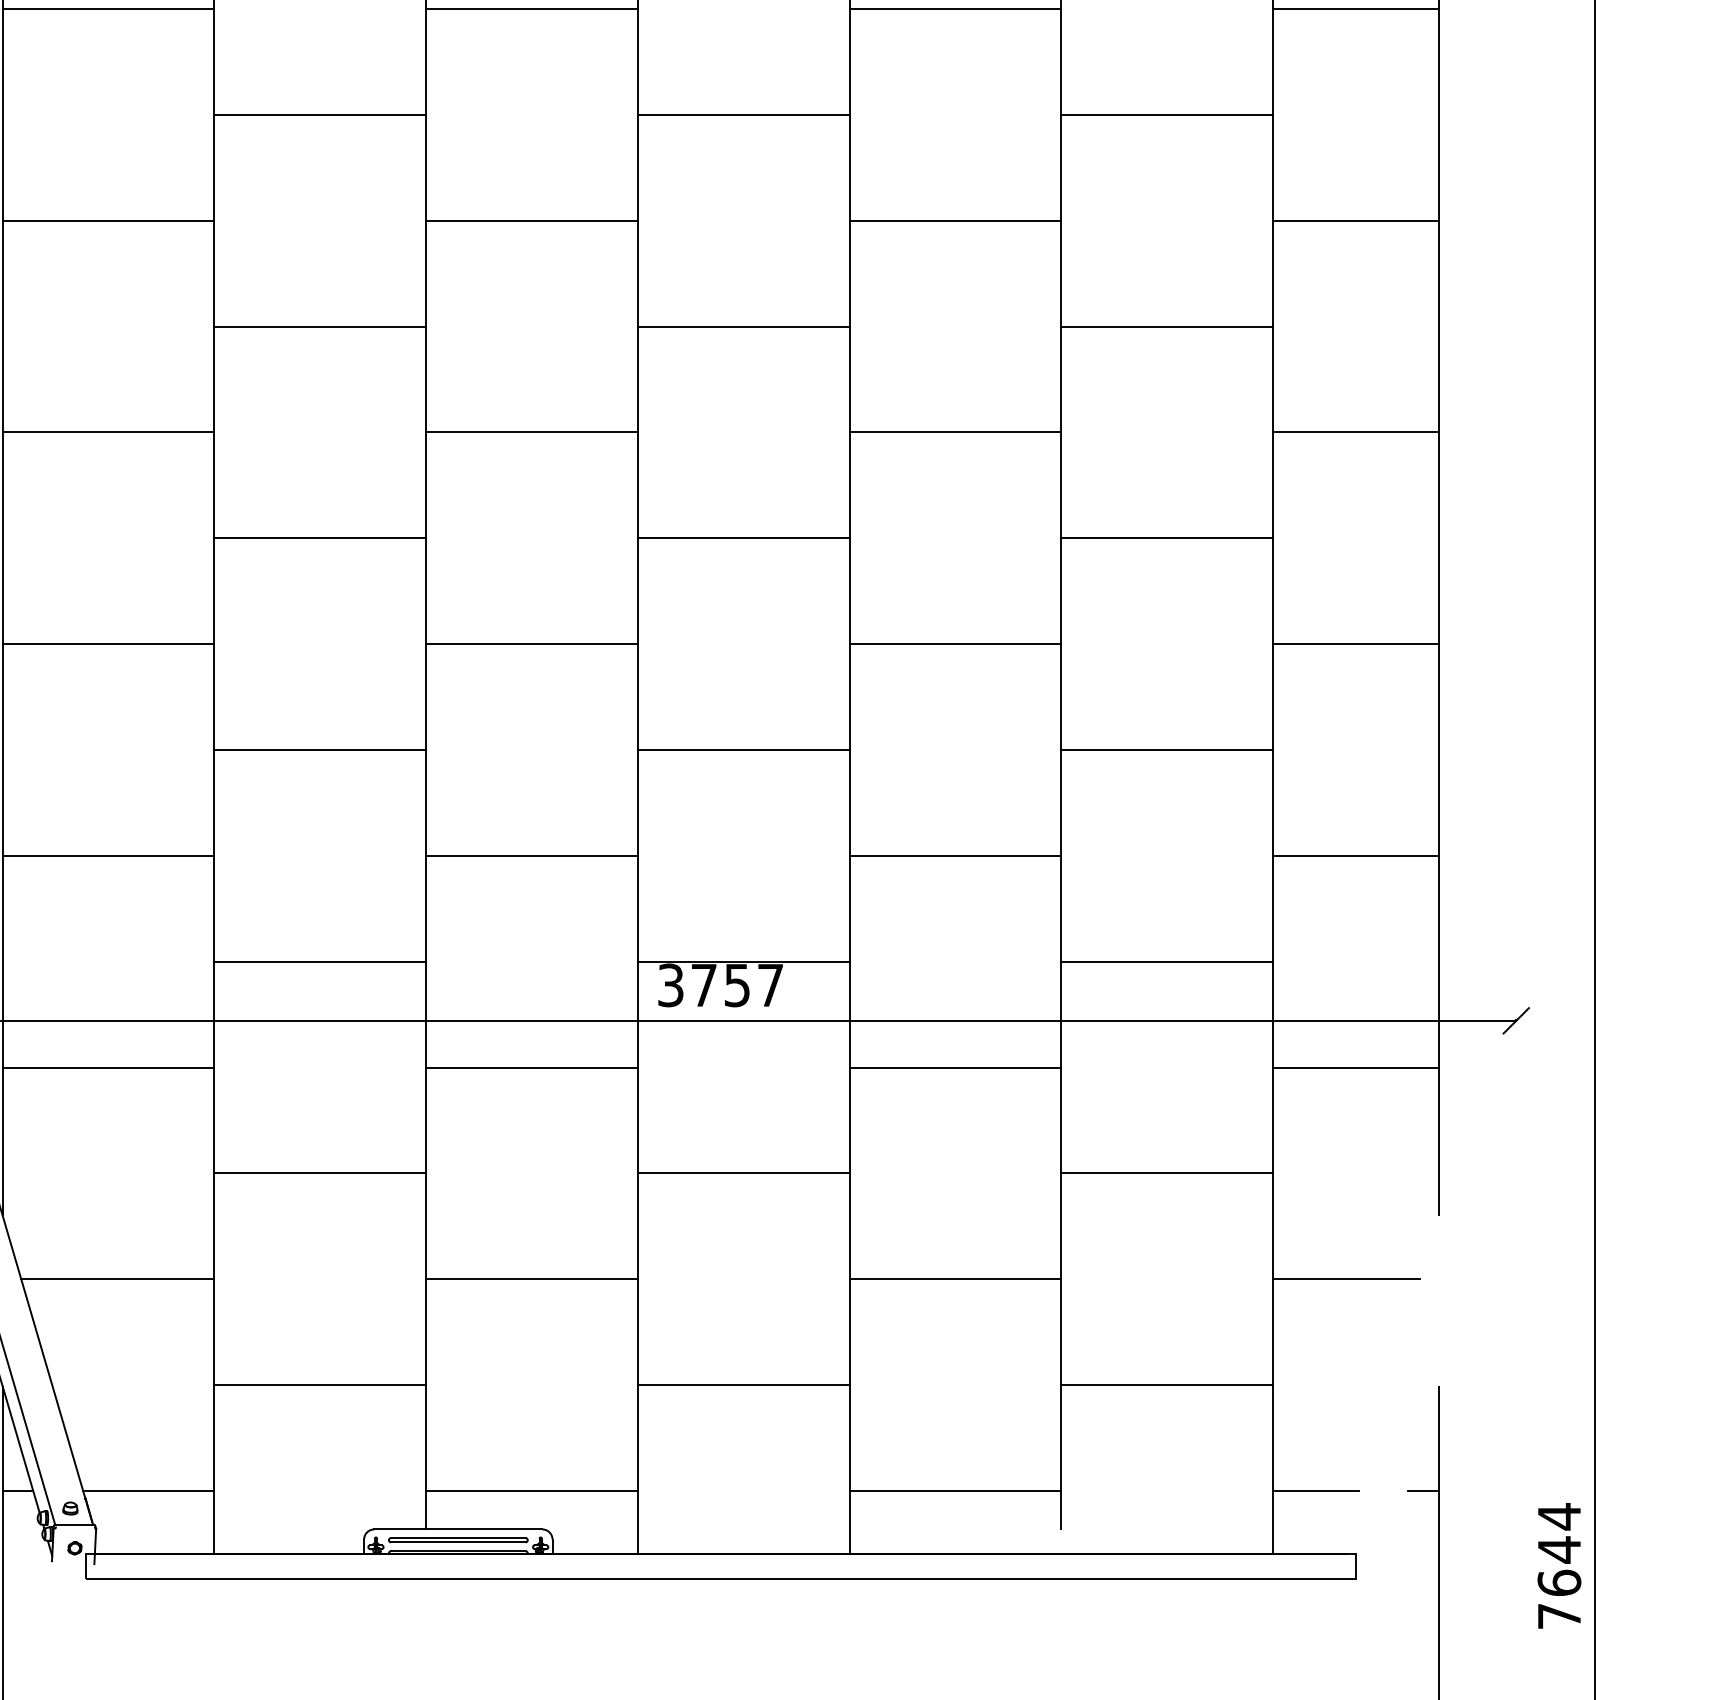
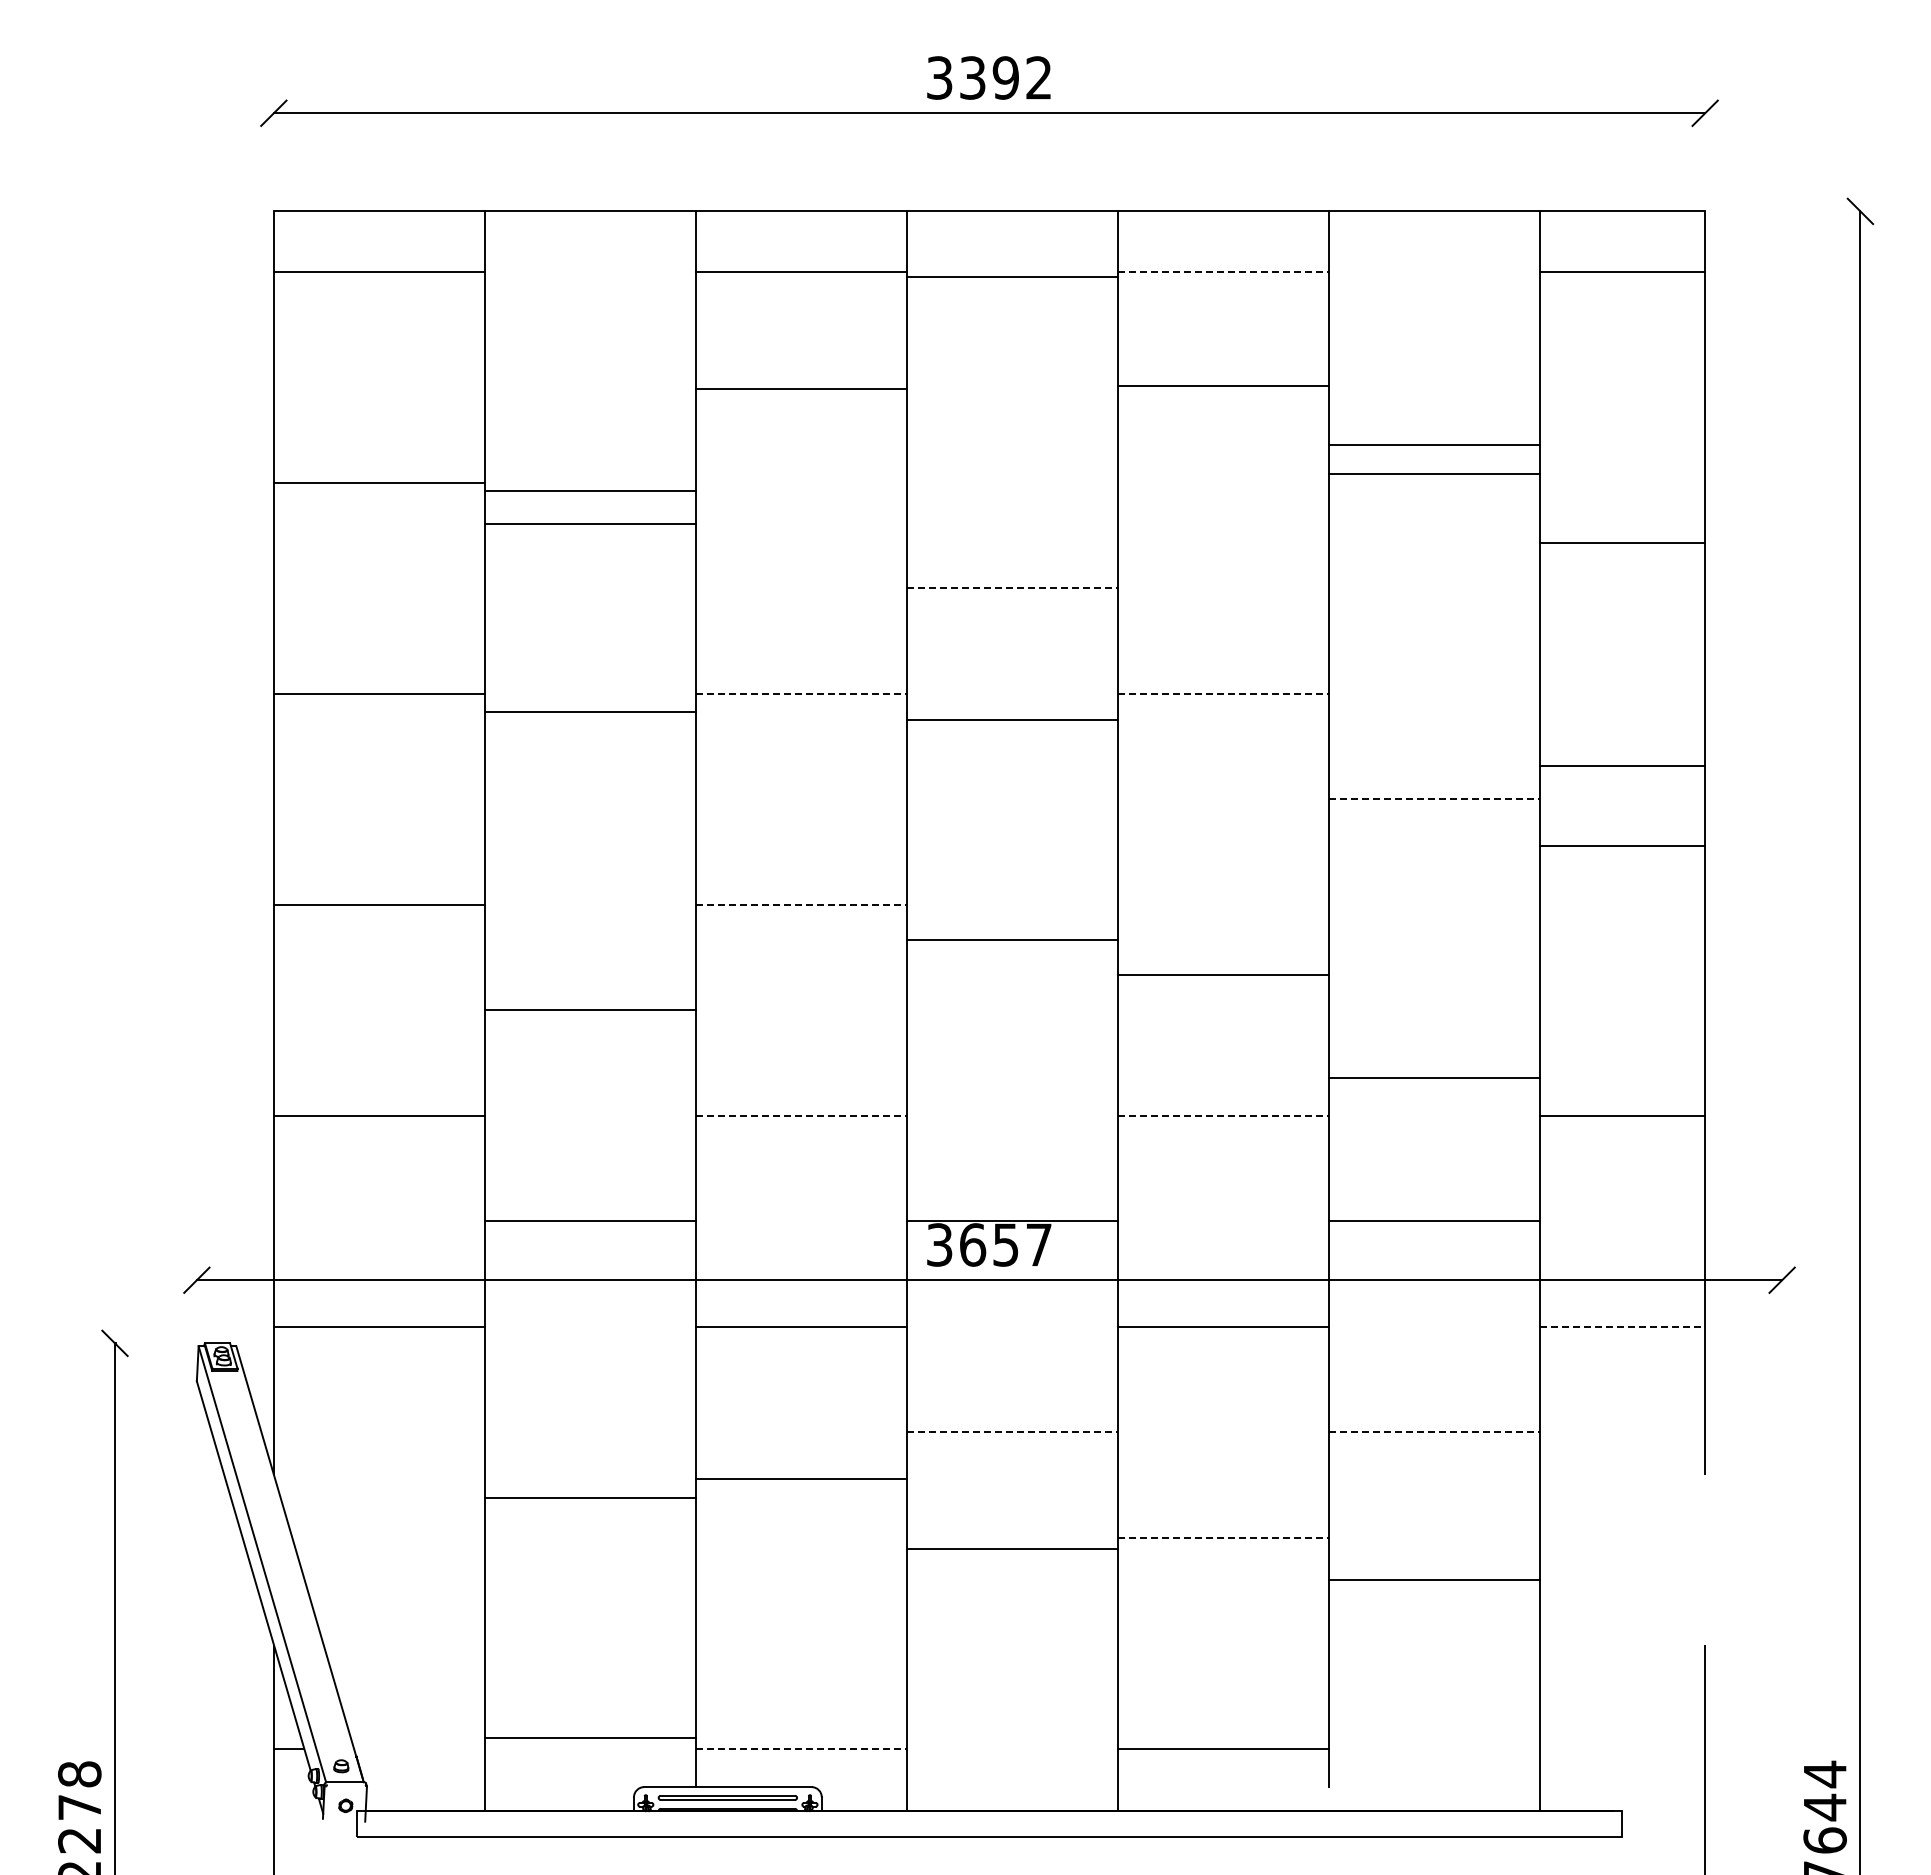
line: (955, 8) -> (1223, 271), solid -> dashed
line: (319, 114) -> (589, 491), moved
line: (742, 114) -> (1011, 277), moved
line: (1166, 114) -> (1433, 445), moved
line: (531, 220) -> (800, 388), moved
line: (954, 220) -> (1222, 385), moved
line: (1356, 220) -> (1622, 542), moved
line: (319, 326) -> (589, 524), moved
line: (743, 326) -> (1012, 588), solid -> dashed
line: (1166, 326) -> (1433, 474), moved
line: (532, 431) -> (801, 693), solid -> dashed
line: (955, 431) -> (1223, 693), solid -> dashed
line: (1356, 431) -> (1622, 765), moved
line: (319, 538) -> (589, 712), moved
line: (742, 538) -> (1011, 720), moved
line: (1167, 538) -> (1434, 799), solid -> dashed
line: (532, 643) -> (801, 904), solid -> dashed
line: (954, 643) -> (1222, 974), moved
line: (1356, 643) -> (1622, 845), moved
line: (742, 750) -> (1011, 940), moved
line: (1166, 750) -> (1433, 1078), moved
line: (532, 855) -> (801, 1115), solid -> dashed
line: (955, 855) -> (1223, 1115), solid -> dashed
text: (704, 984) -> (973, 1244), 3757 -> 3657
line: (1356, 1067) -> (1622, 1326), solid -> dashed
line: (319, 1173) -> (589, 1498), moved
line: (743, 1173) -> (1012, 1432), solid -> dashed
line: (1167, 1173) -> (1434, 1432), solid -> dashed
line: (117, 1278) -> (388, 1537), removed
line: (531, 1278) -> (800, 1478), moved
line: (955, 1278) -> (1223, 1537), solid -> dashed
line: (1346, 1278) -> (1612, 1537), removed
line: (319, 1385) -> (589, 1738), moved
line: (742, 1385) -> (1011, 1549), moved
line: (1166, 1385) -> (1433, 1580), moved
line: (148, 1490) -> (419, 1748), removed
line: (532, 1490) -> (801, 1748), solid -> dashed
line: (1315, 1490) -> (1582, 1748), removed
line: (1423, 1490) -> (1689, 1748), removed

